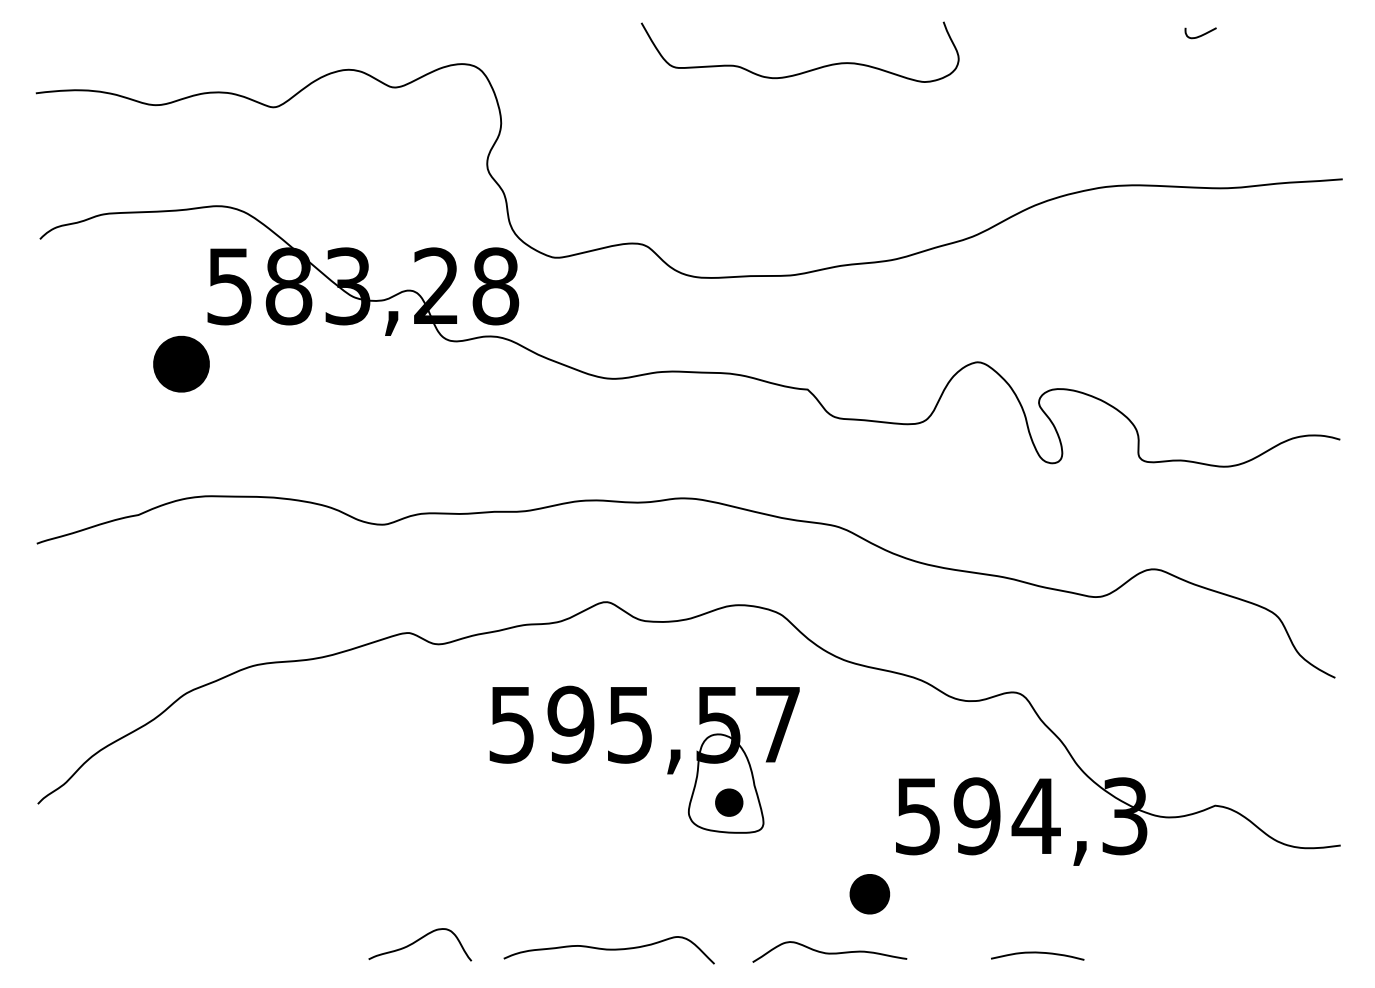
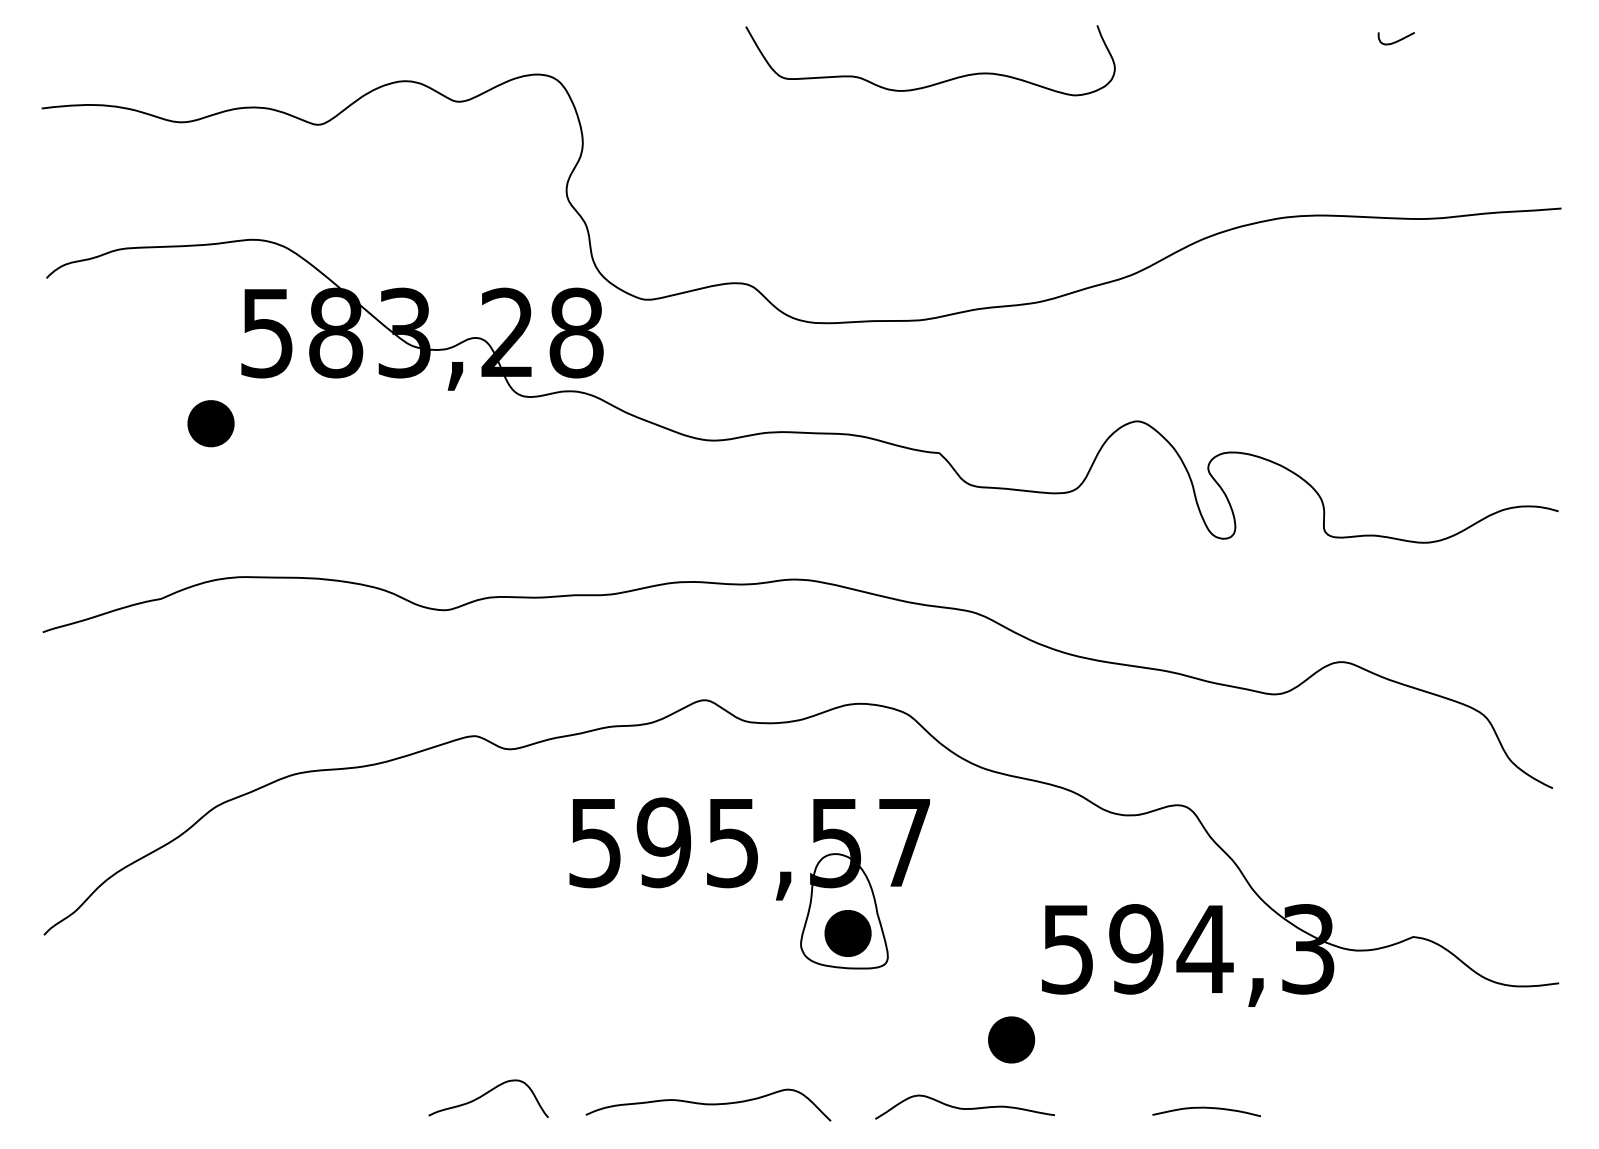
part: (181, 364) -> (210, 423), size x0.71
part: (728, 802) -> (847, 933), size x1.43

